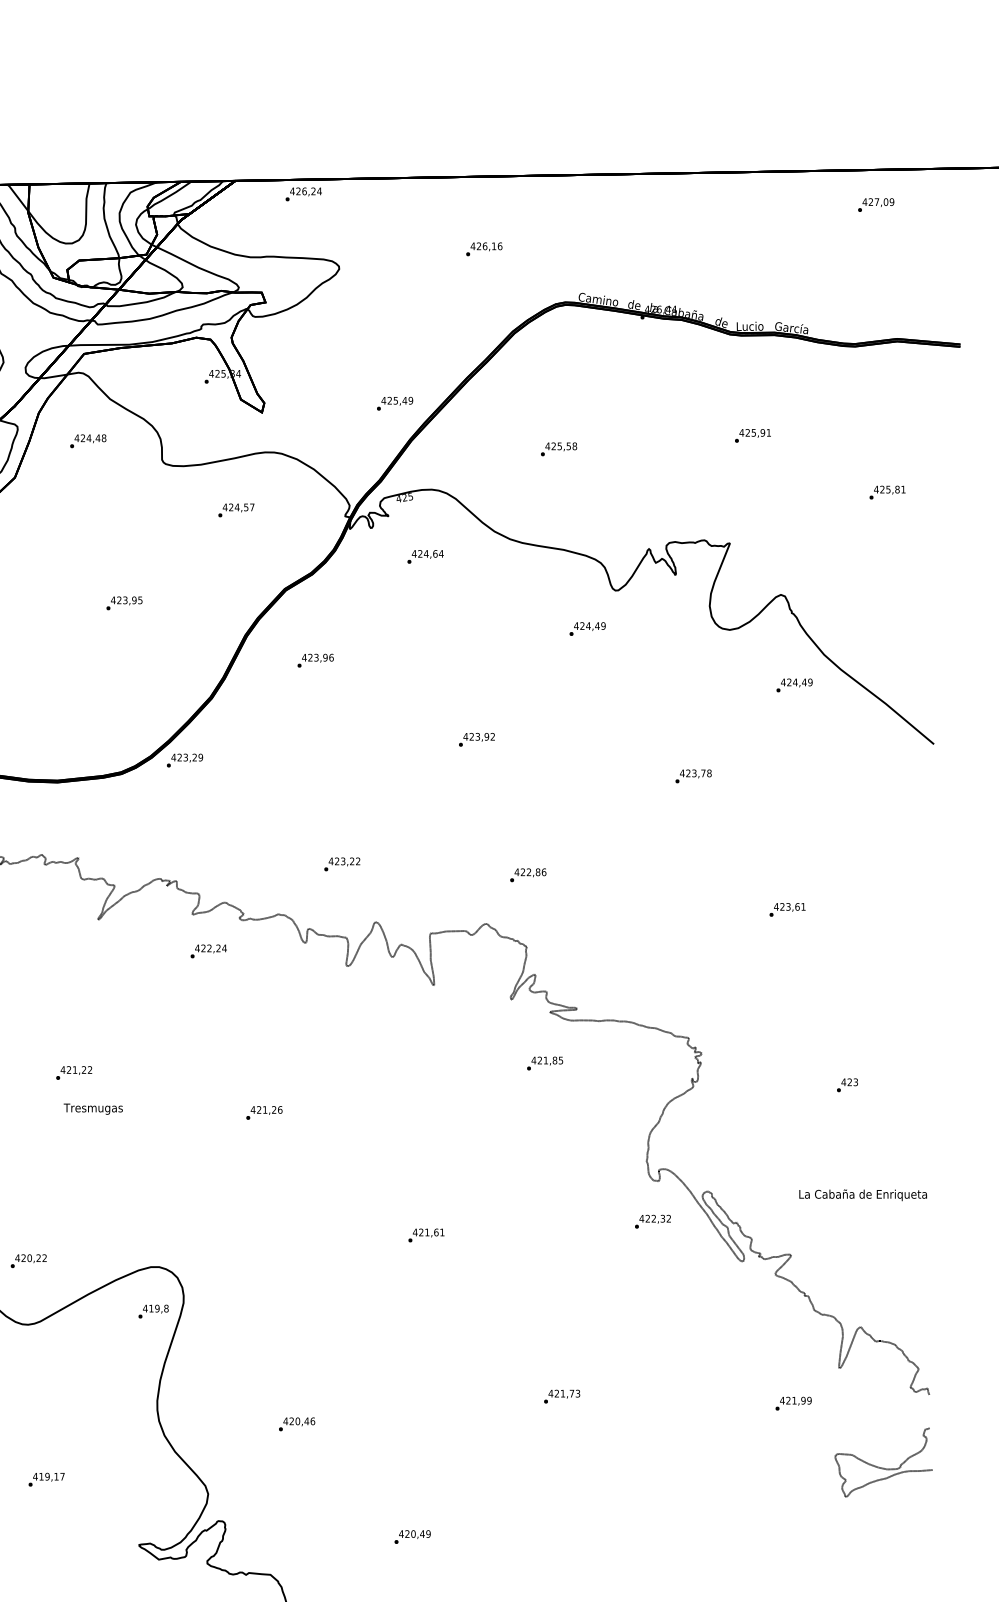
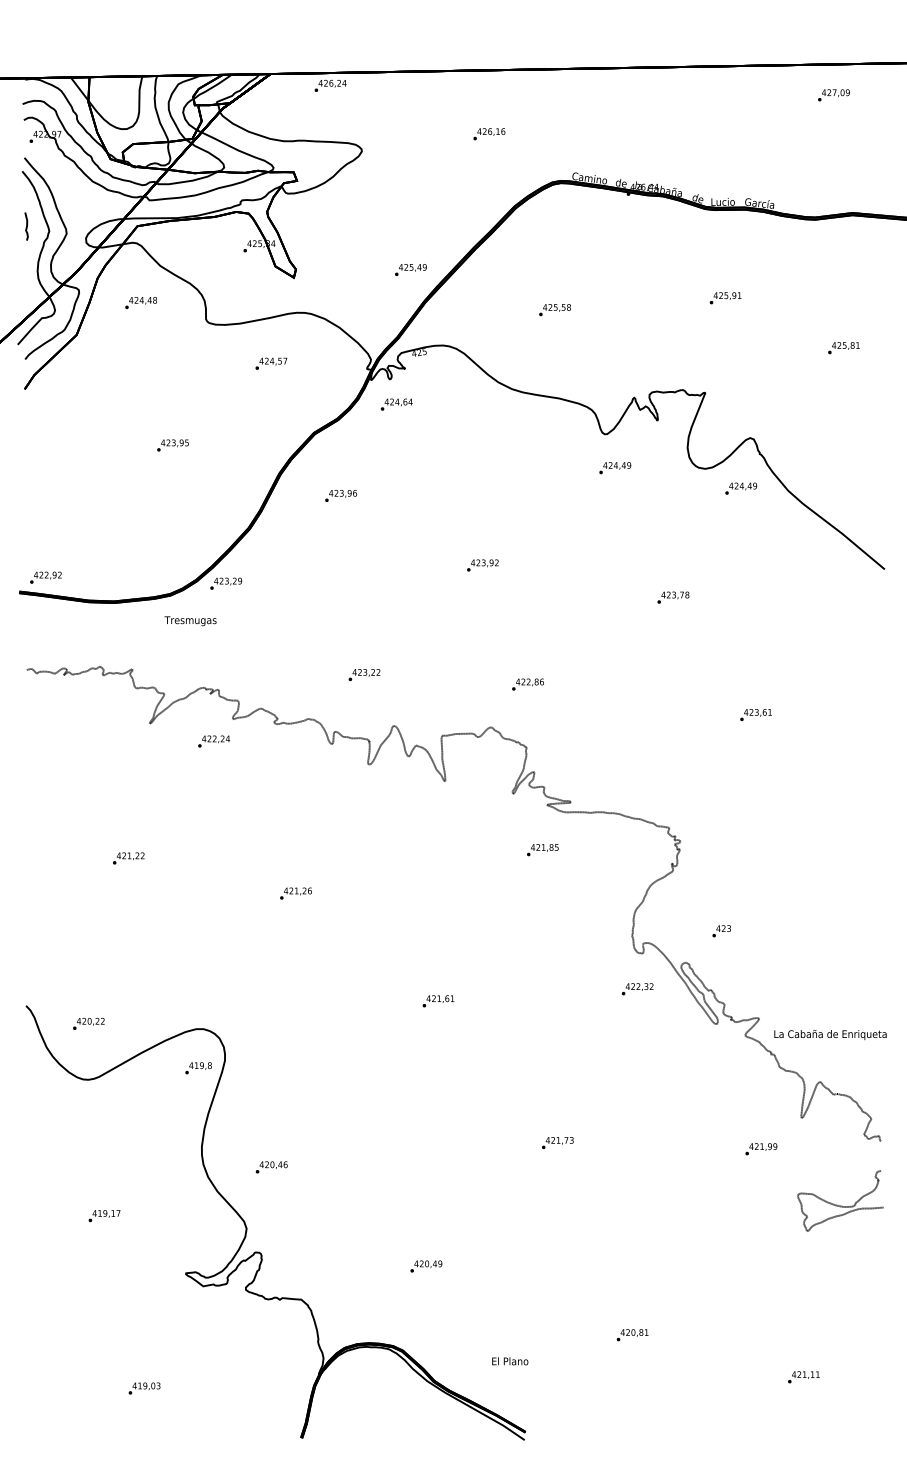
text: (425, 556) -> (396, 404), moved
text: (587, 629) -> (615, 468), moved
text: (794, 685) -> (741, 488), moved
text: (209, 951) -> (214, 741), moved
text: (847, 1085) -> (721, 931), moved
text: (93, 1109) -> (190, 621), moved
text: (863, 1194) -> (830, 1034), moved
text: (296, 1424) -> (271, 1167), moved

